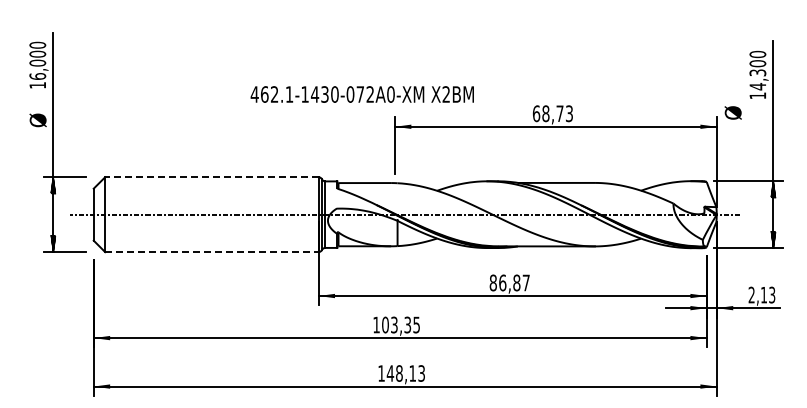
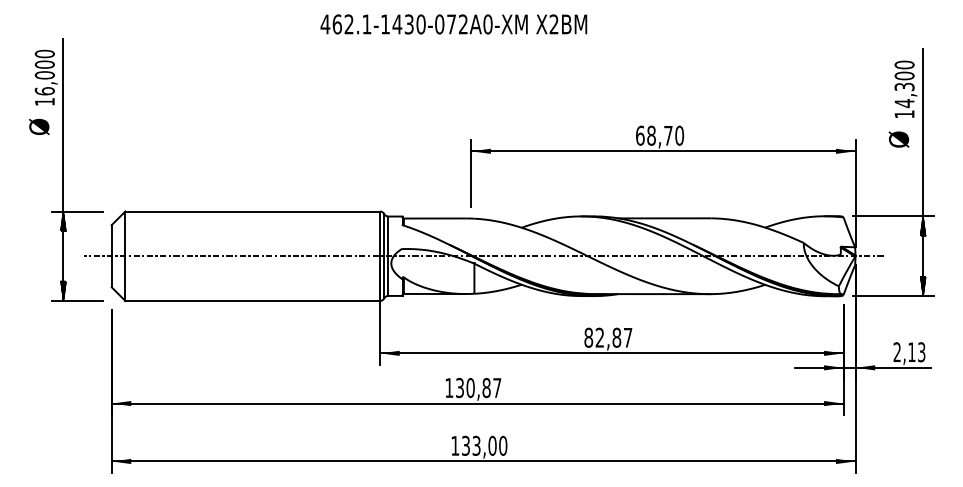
text: (361, 94) -> (452, 24), moved
text: (732, 112) -> (898, 139), moved
text: (569, 113) -> (679, 135), 68,73 -> 68,70
text: (37, 120) -> (38, 127), moved
line: (211, 177) -> (252, 211), dashed -> solid
line: (211, 252) -> (252, 301), dashed -> solid
text: (502, 282) -> (599, 337), 86,87 -> 82,87
text: (400, 324) -> (477, 387), 103,35 -> 130,87
text: (405, 373) -> (483, 445), 148,13 -> 133,00

